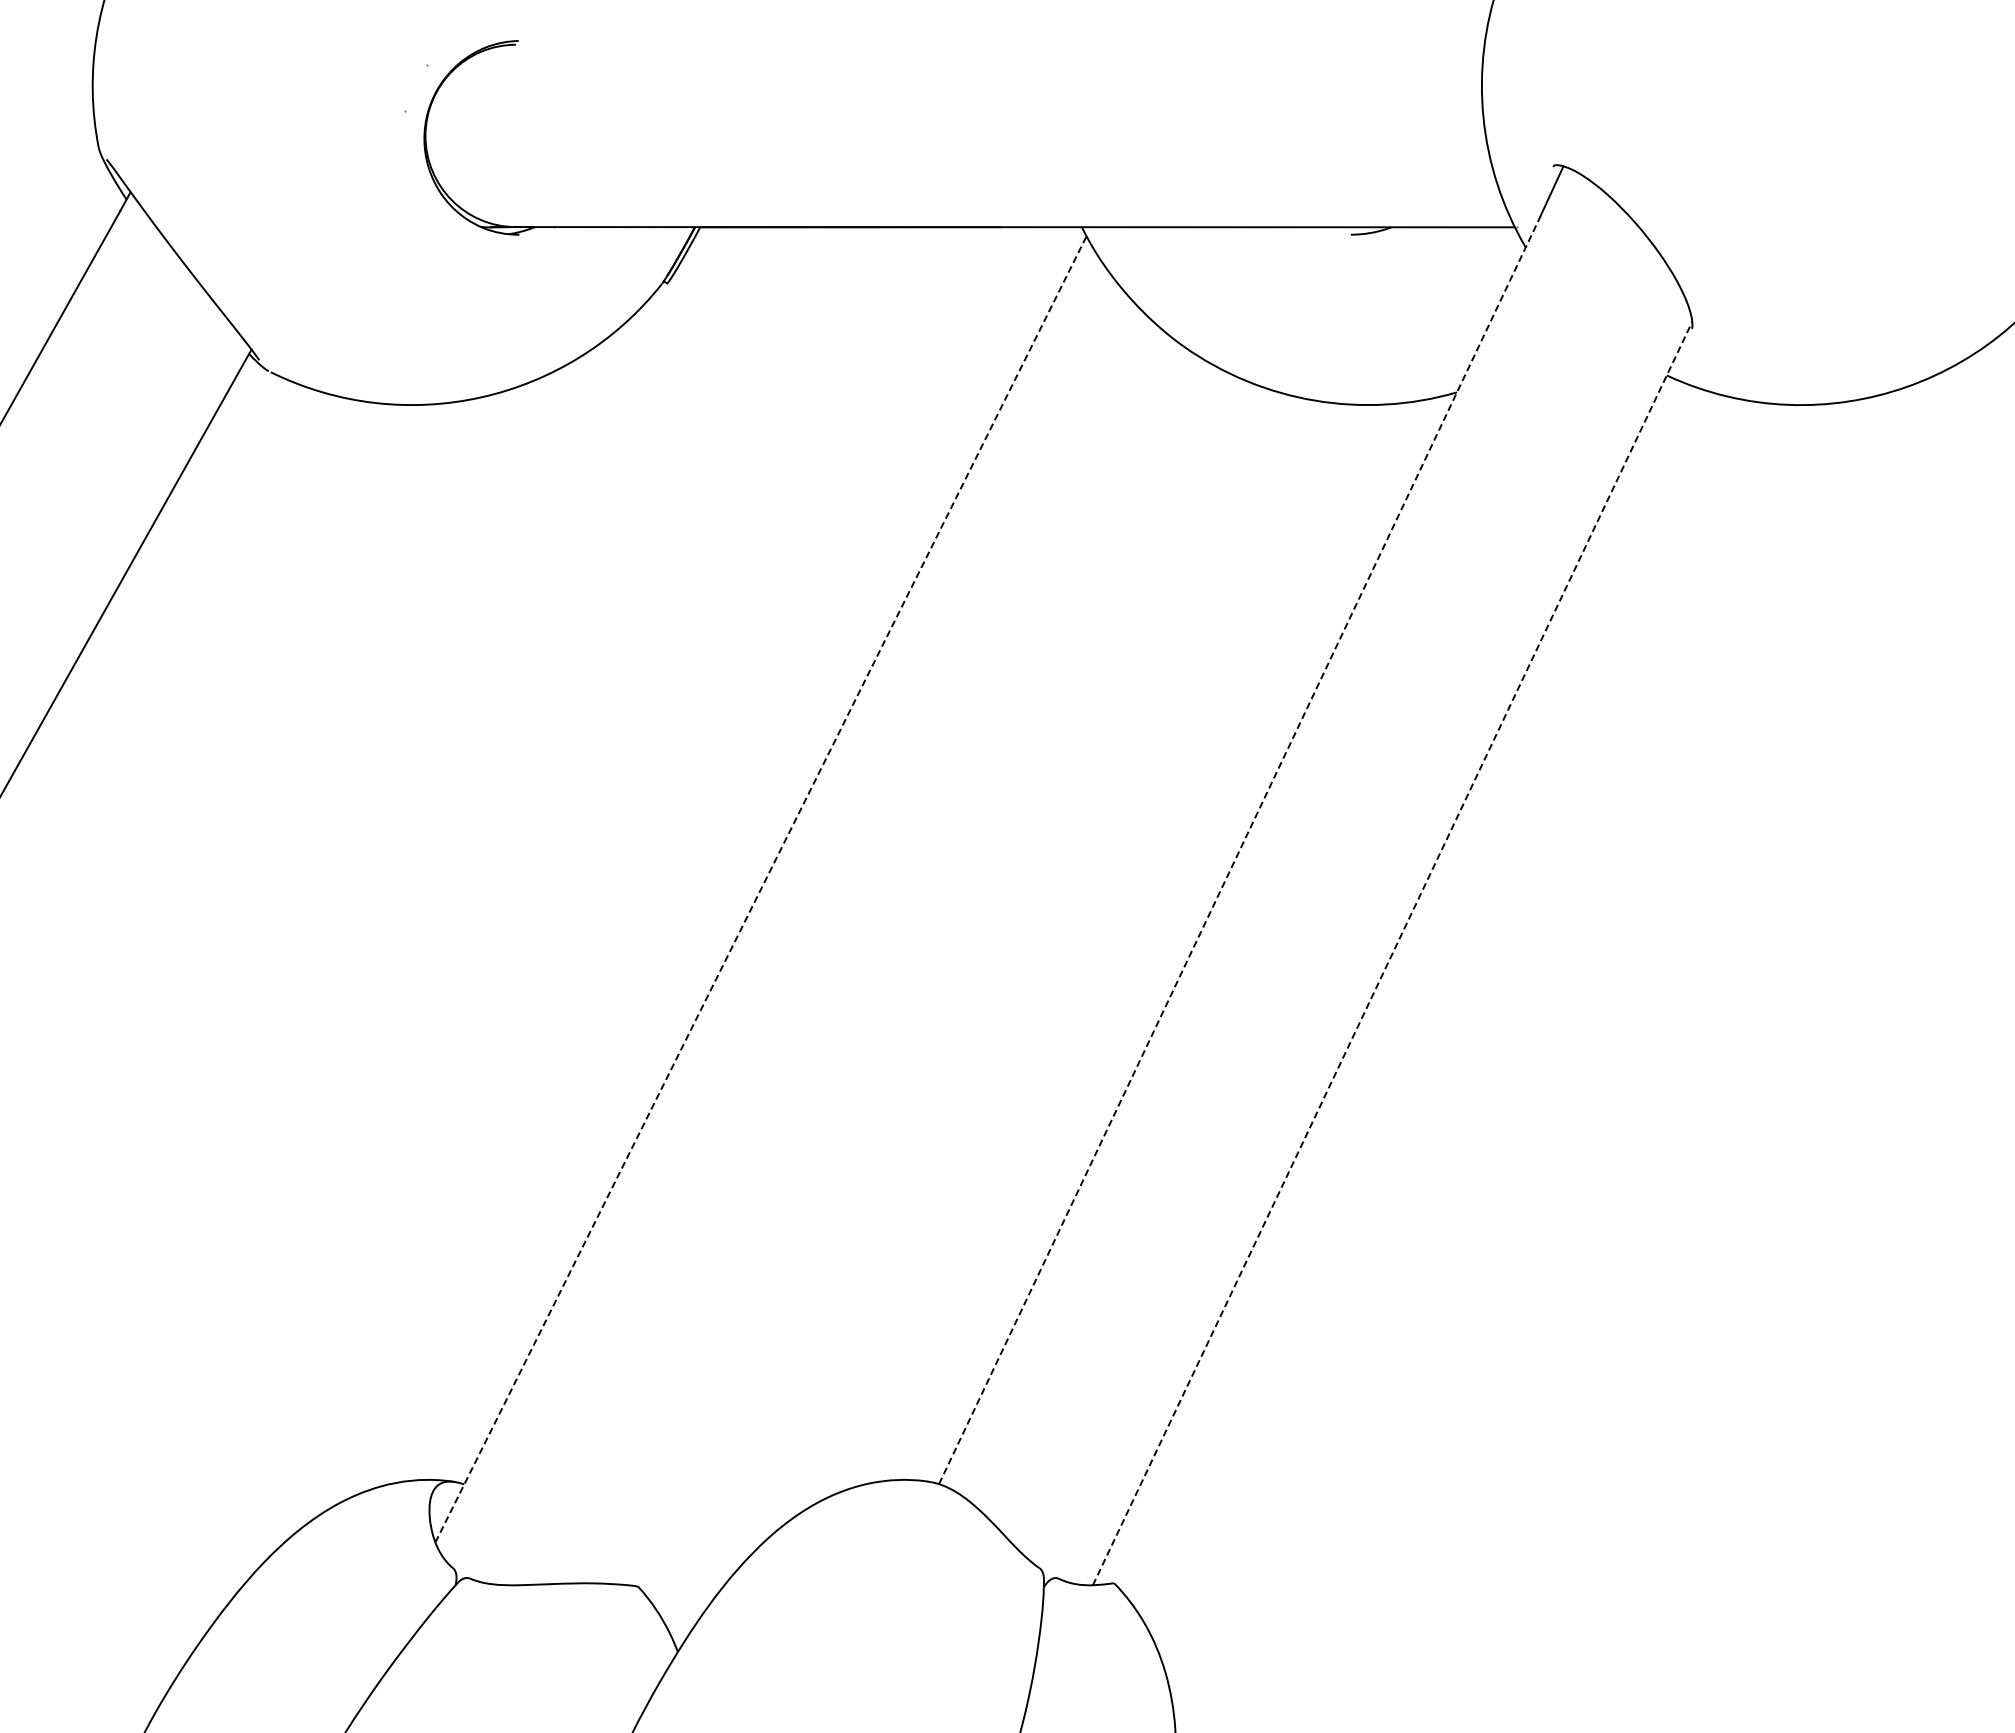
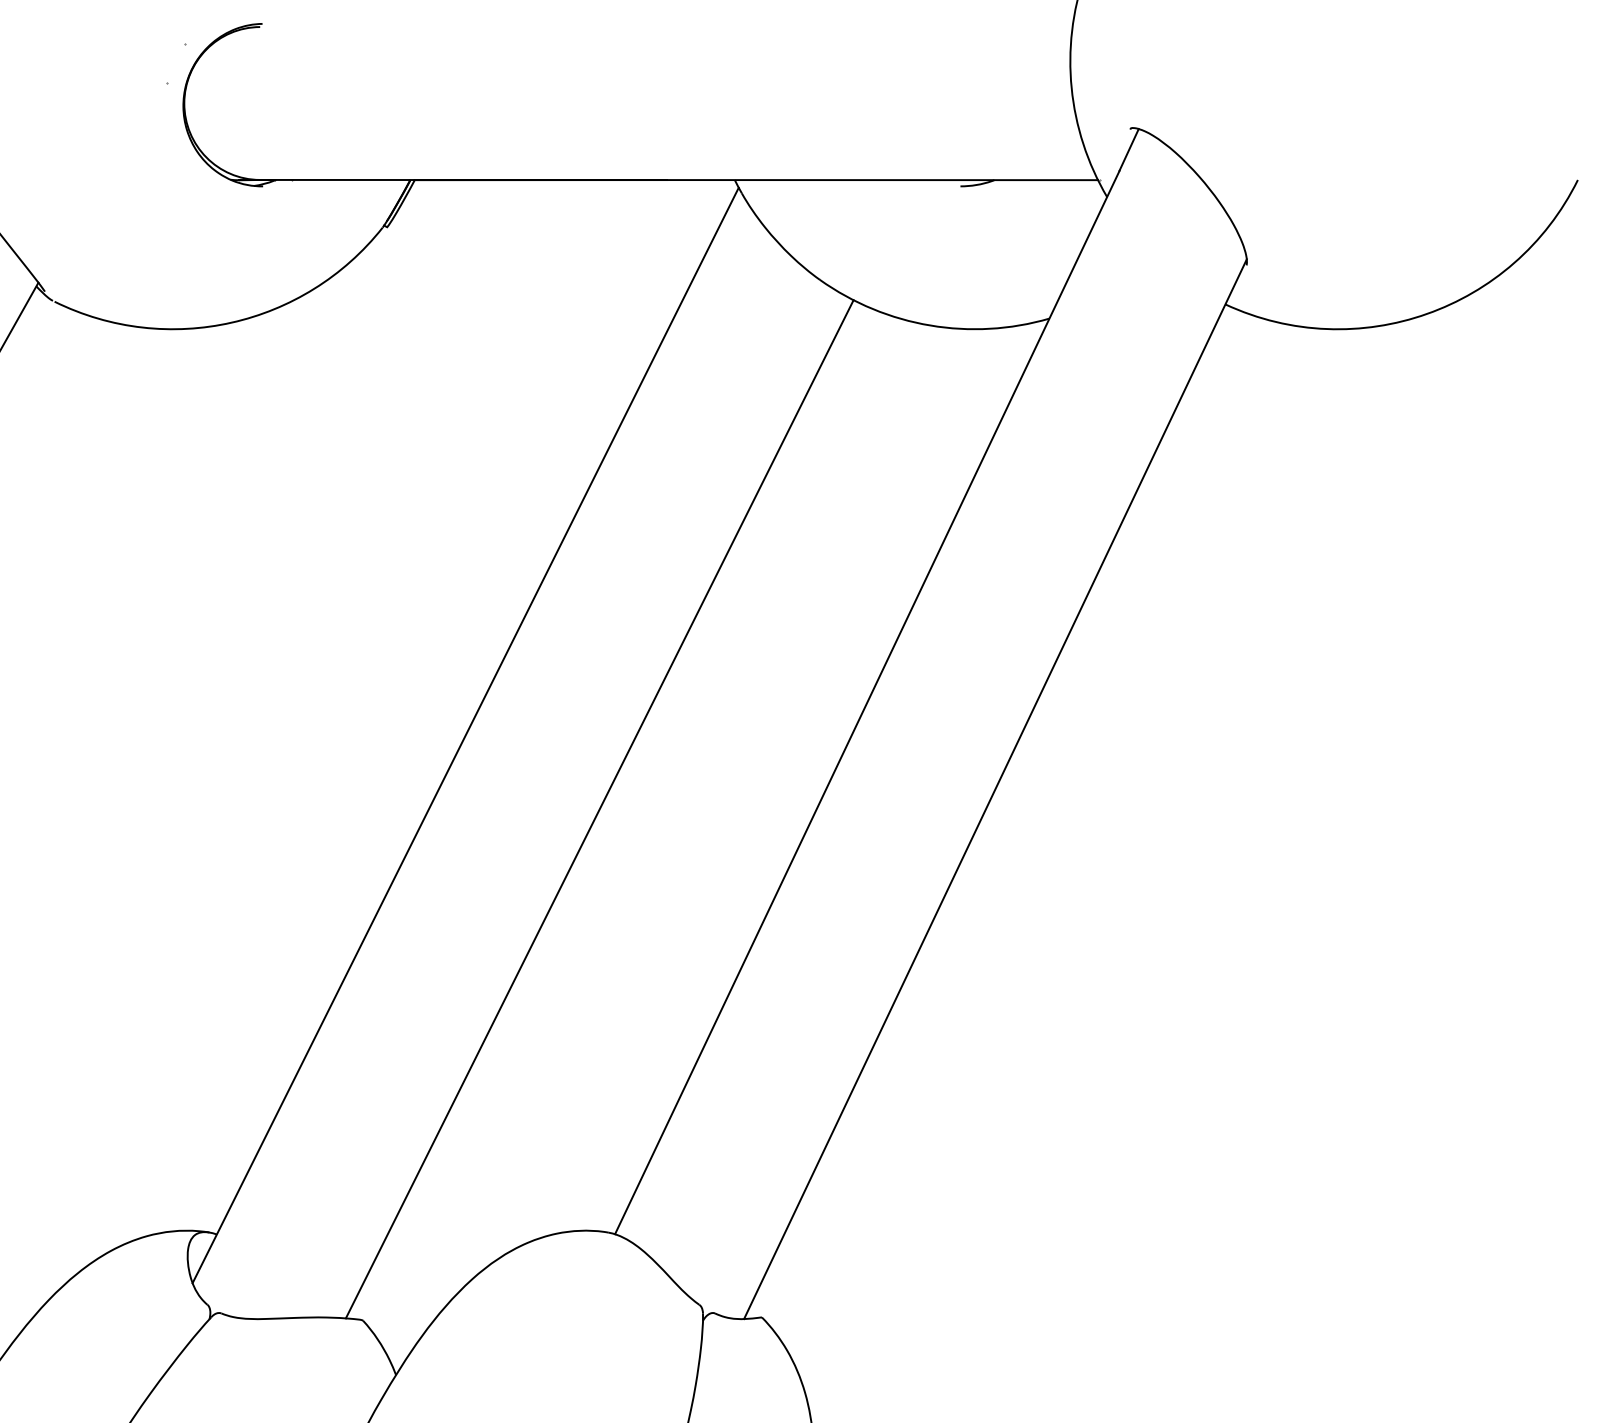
line: (1239, 850) -> (867, 702), dashed -> solid
line: (760, 889) -> (465, 735), dashed -> solid
line: (1392, 953) -> (995, 789), dashed -> solid
line: (920, 977) -> (599, 809), added

